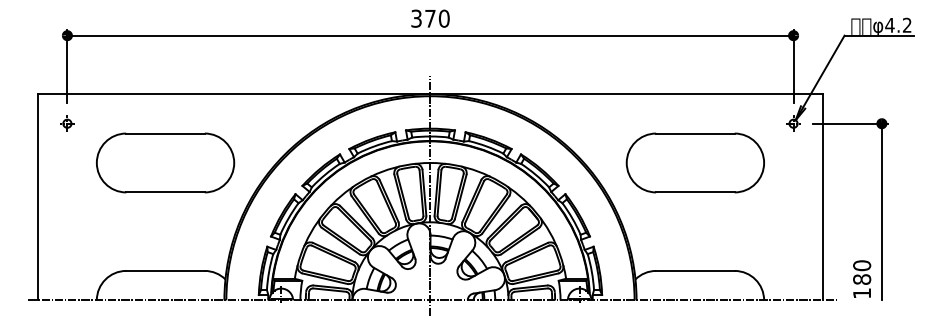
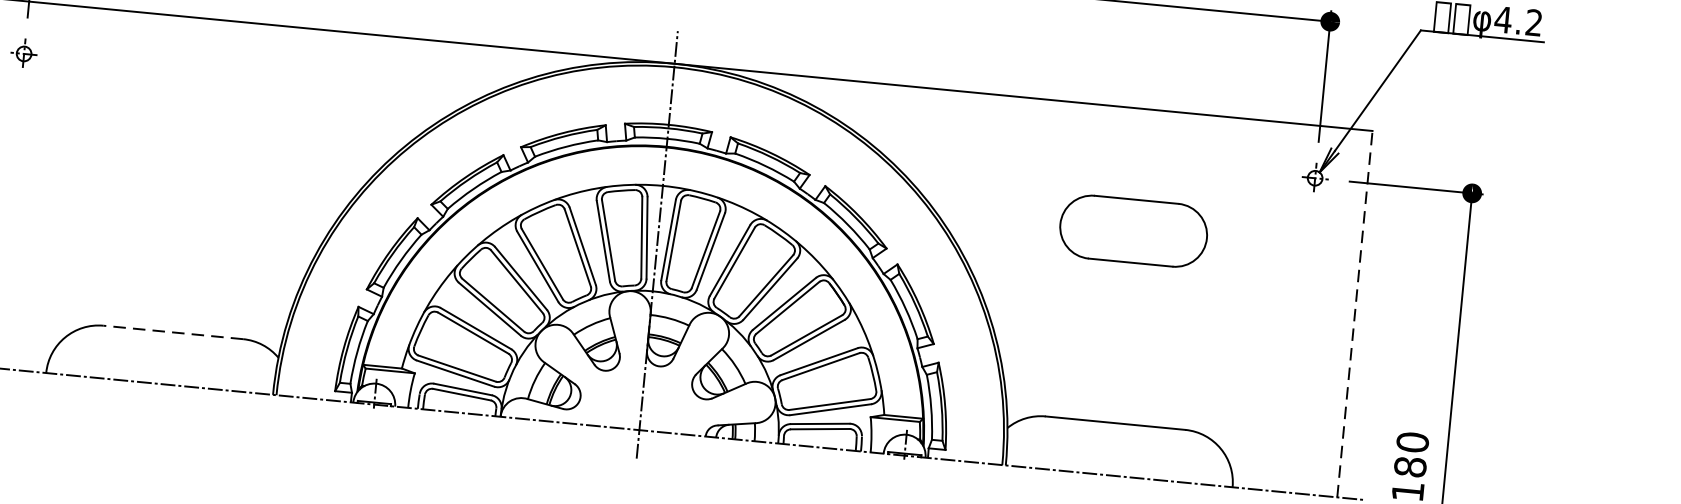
part: (165, 162) -> (191, 139), removed
part: (694, 162) -> (1132, 230), size x0.6
line: (823, 196) -> (1355, 312), solid -> dashed
line: (165, 270) -> (173, 331), solid -> dashed

